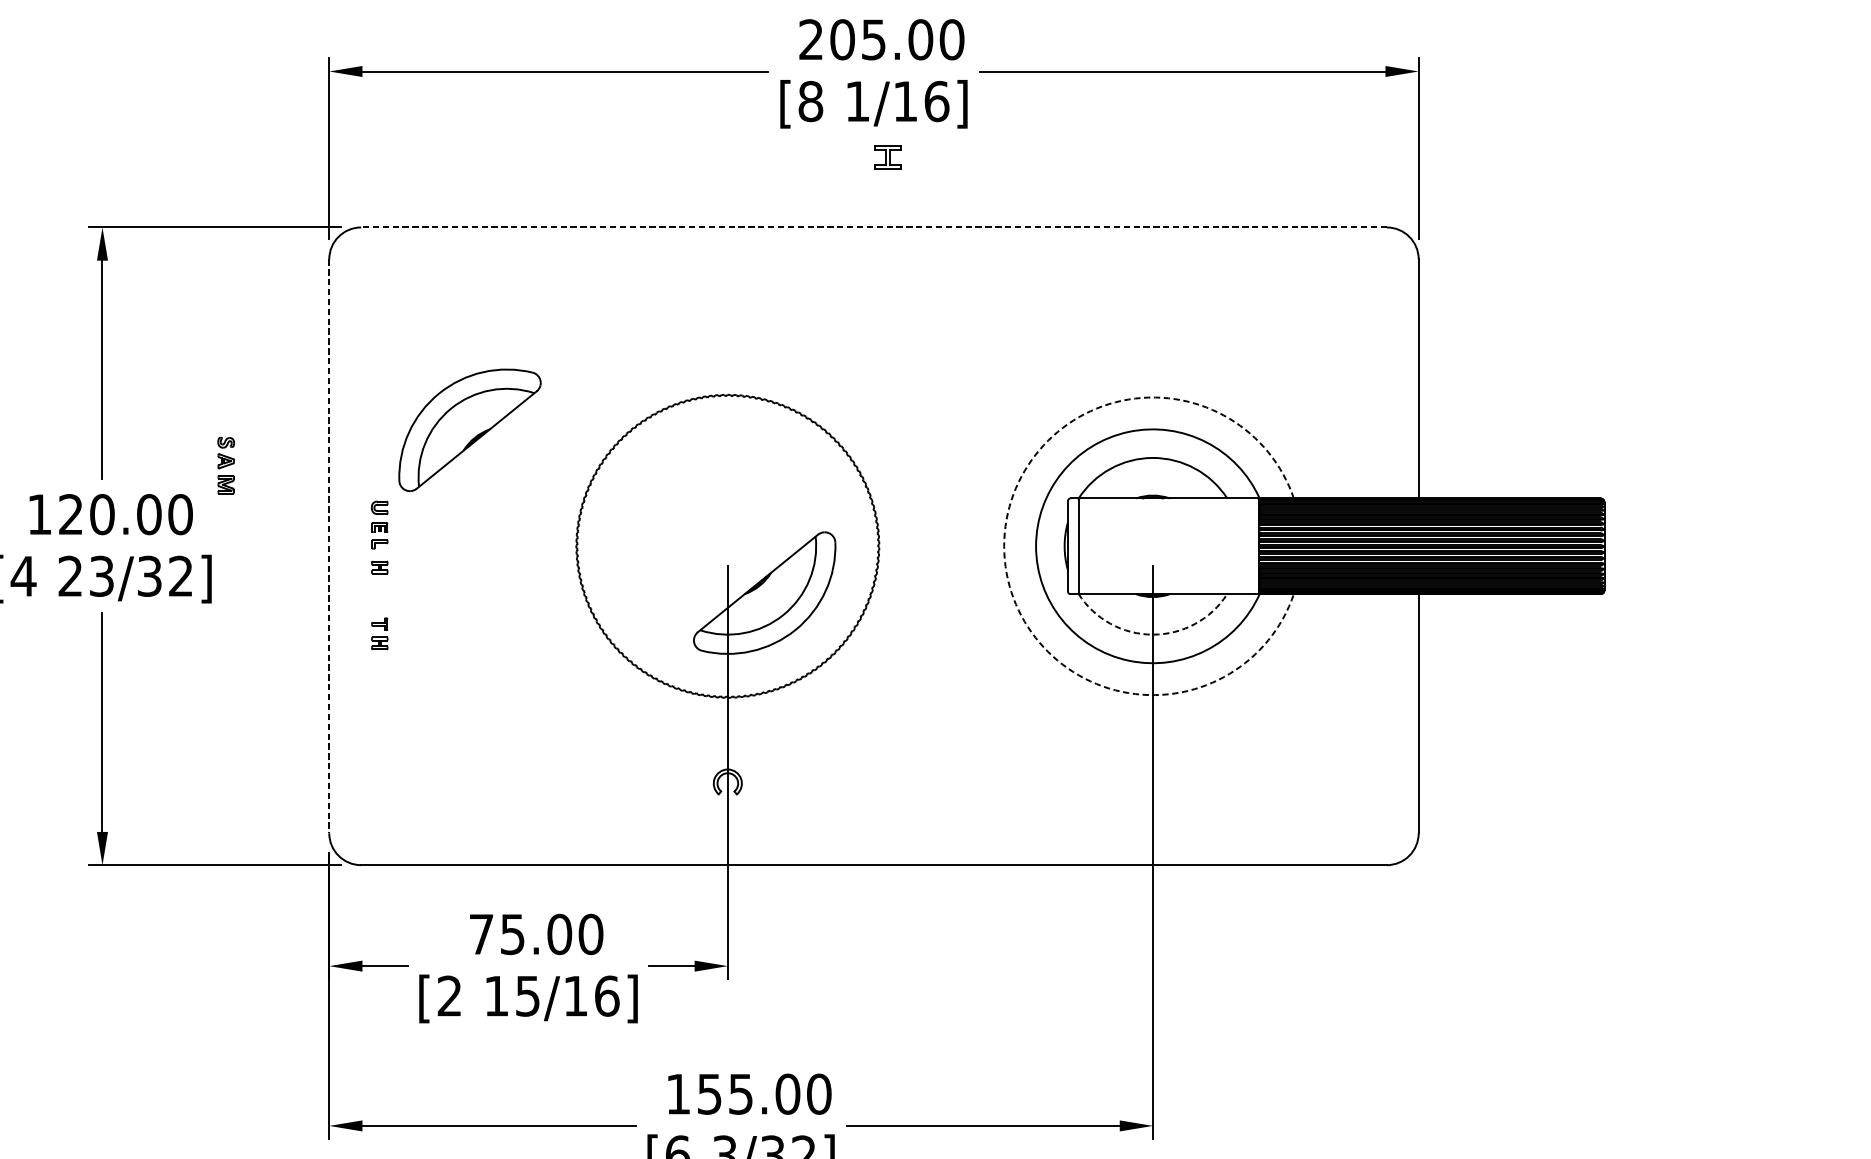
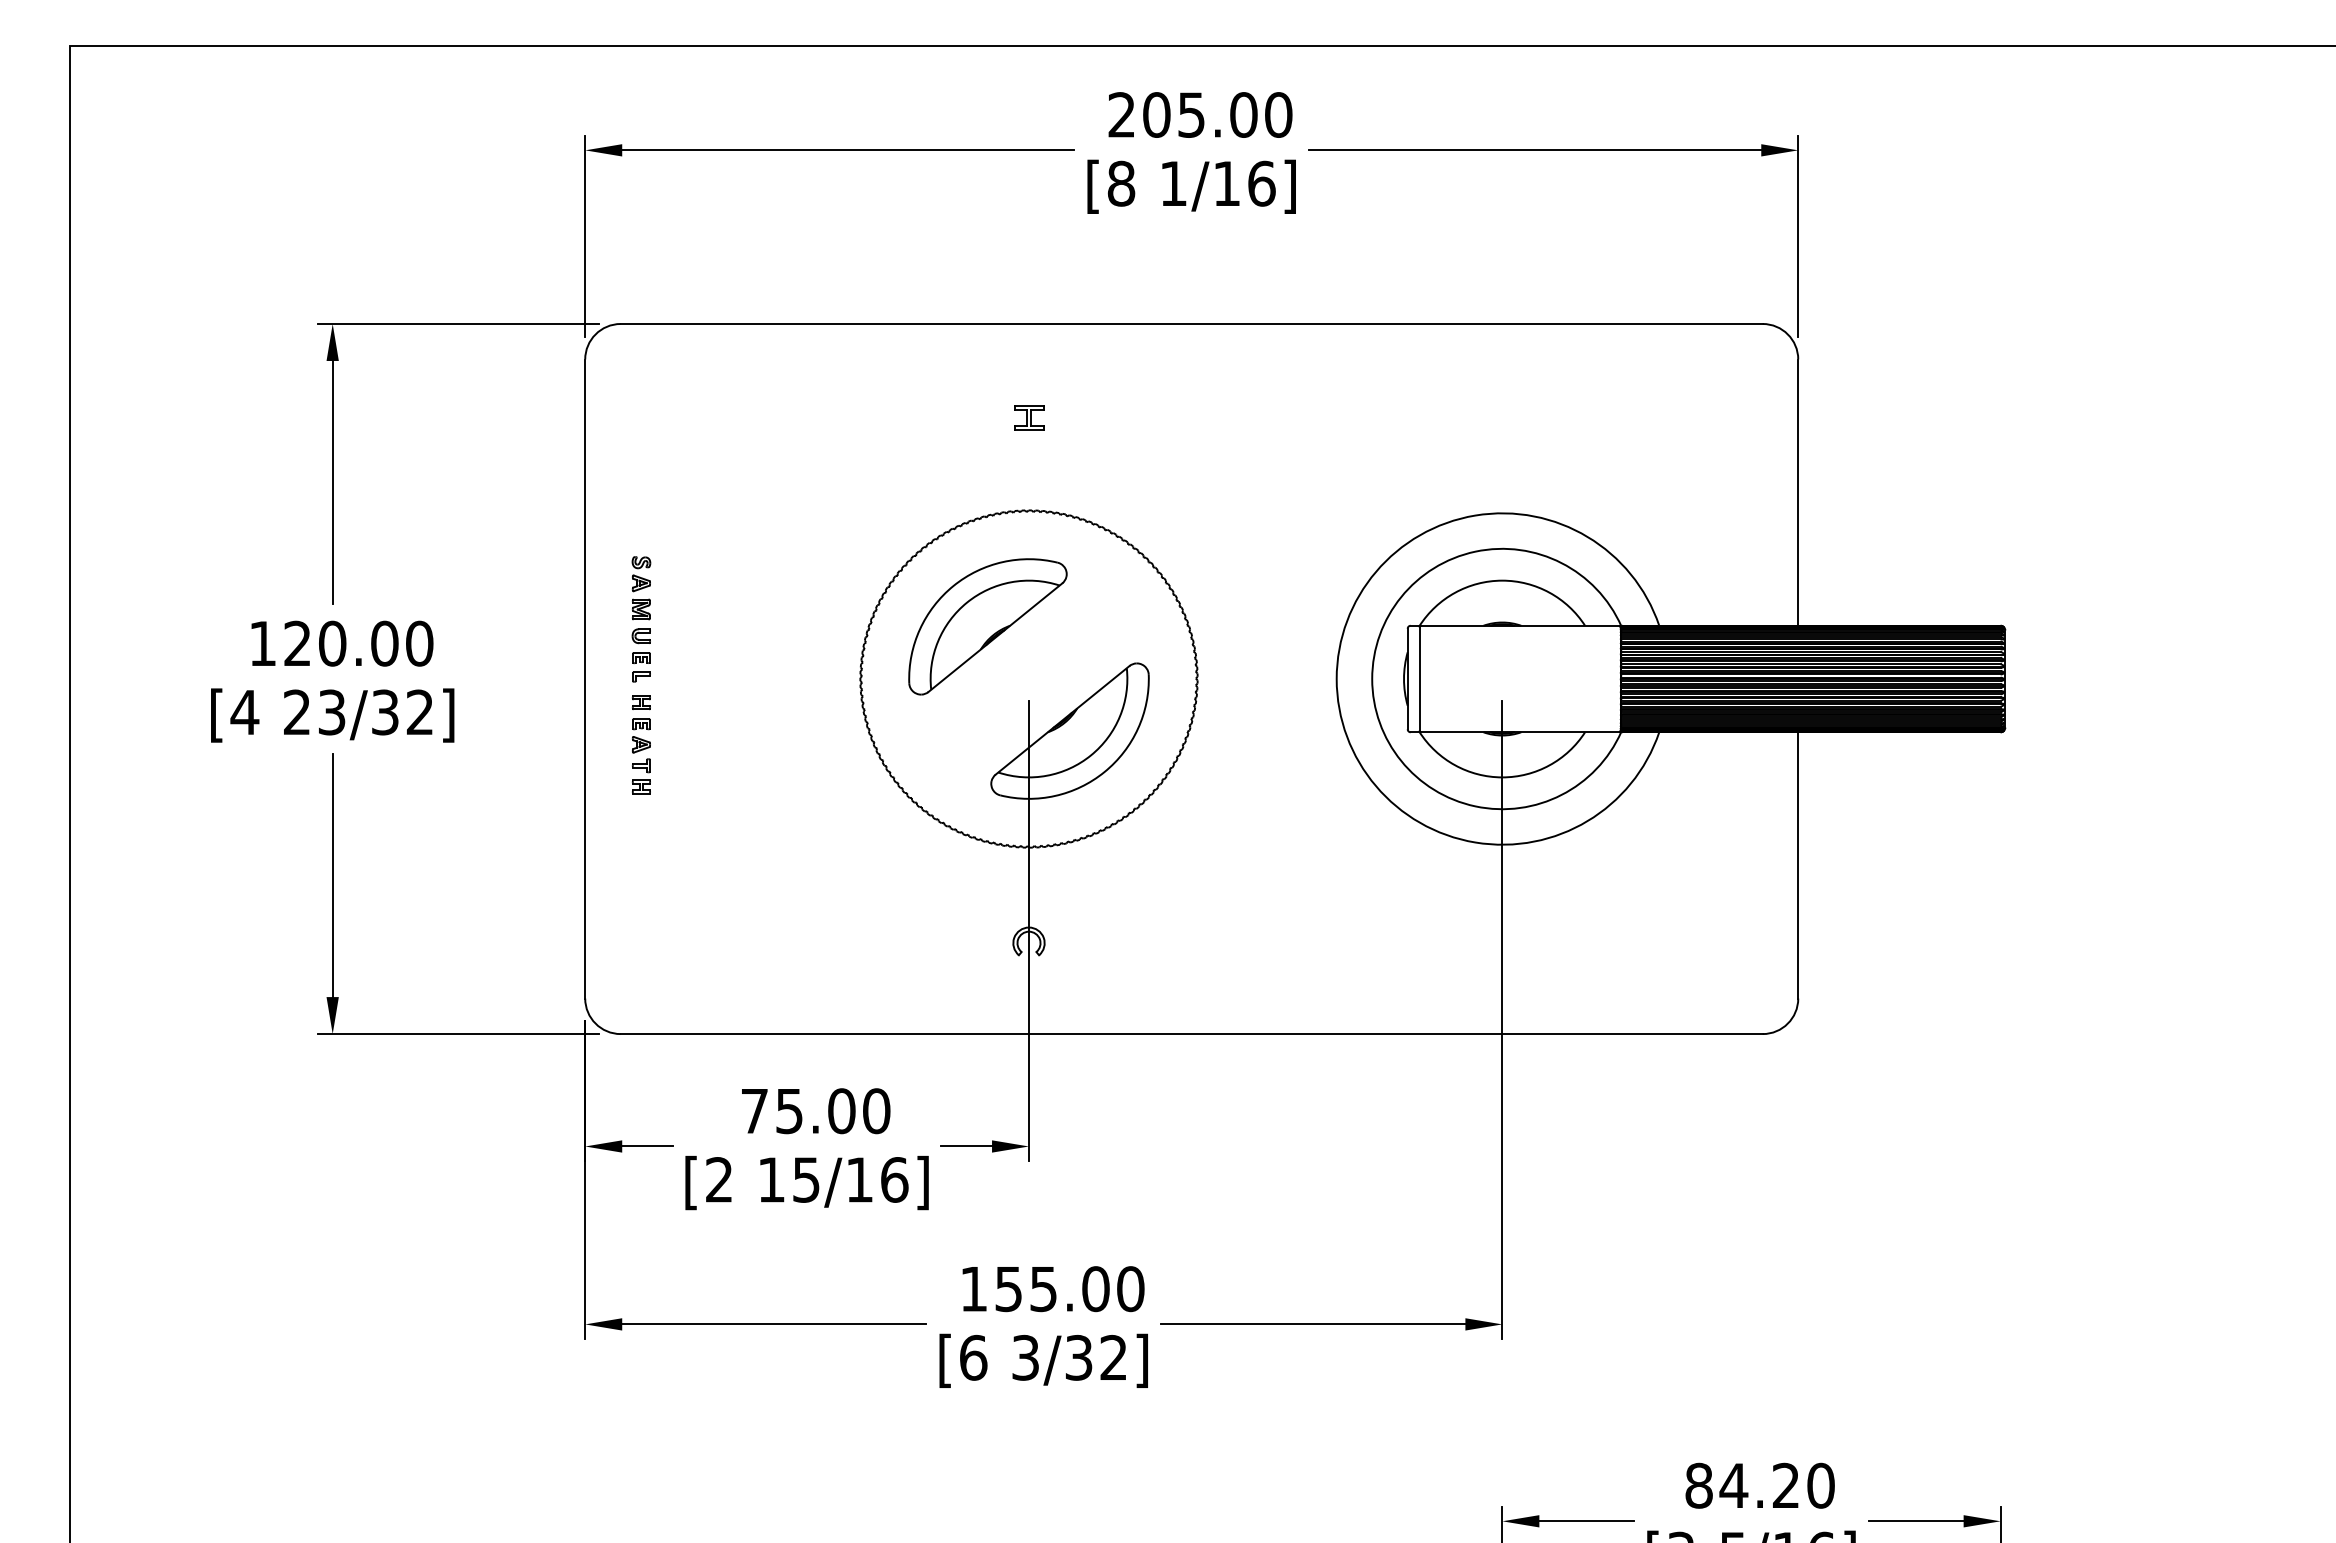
part: (888, 156) -> (1029, 417), moved
line: (873, 227) -> (1191, 324), dashed -> solid
part: (469, 429) -> (987, 626), moved
part: (226, 465) -> (641, 588), moved
line: (329, 546) -> (585, 679), dashed -> solid
arc: (1003, 546) -> (1336, 679), dashed -> solid
part: (379, 597) -> (641, 735), added
arc: (1153, 634) -> (1502, 777), dashed -> solid

